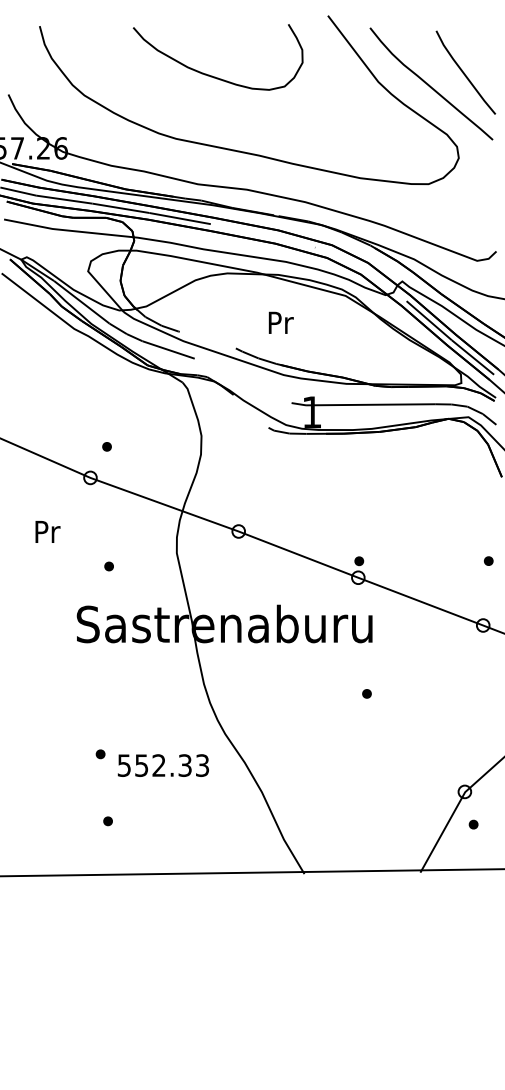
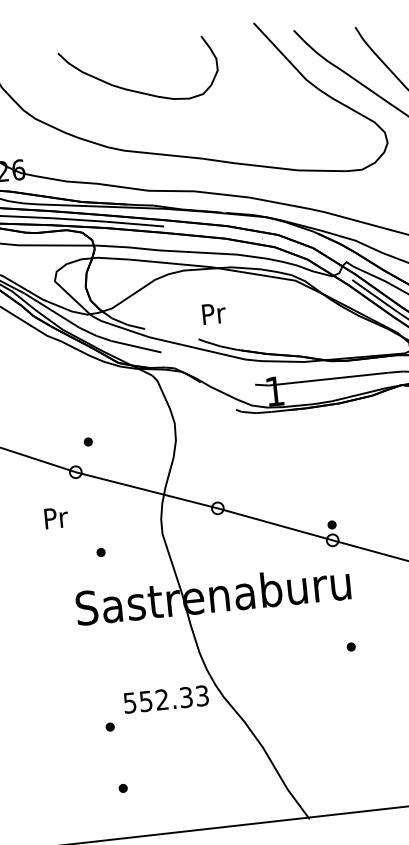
curve: (212, 75) -> (135, 90), moved
text: (280, 322) -> (213, 313), moved
text: (47, 531) -> (55, 517), moved
text: (162, 765) -> (165, 699), moved

